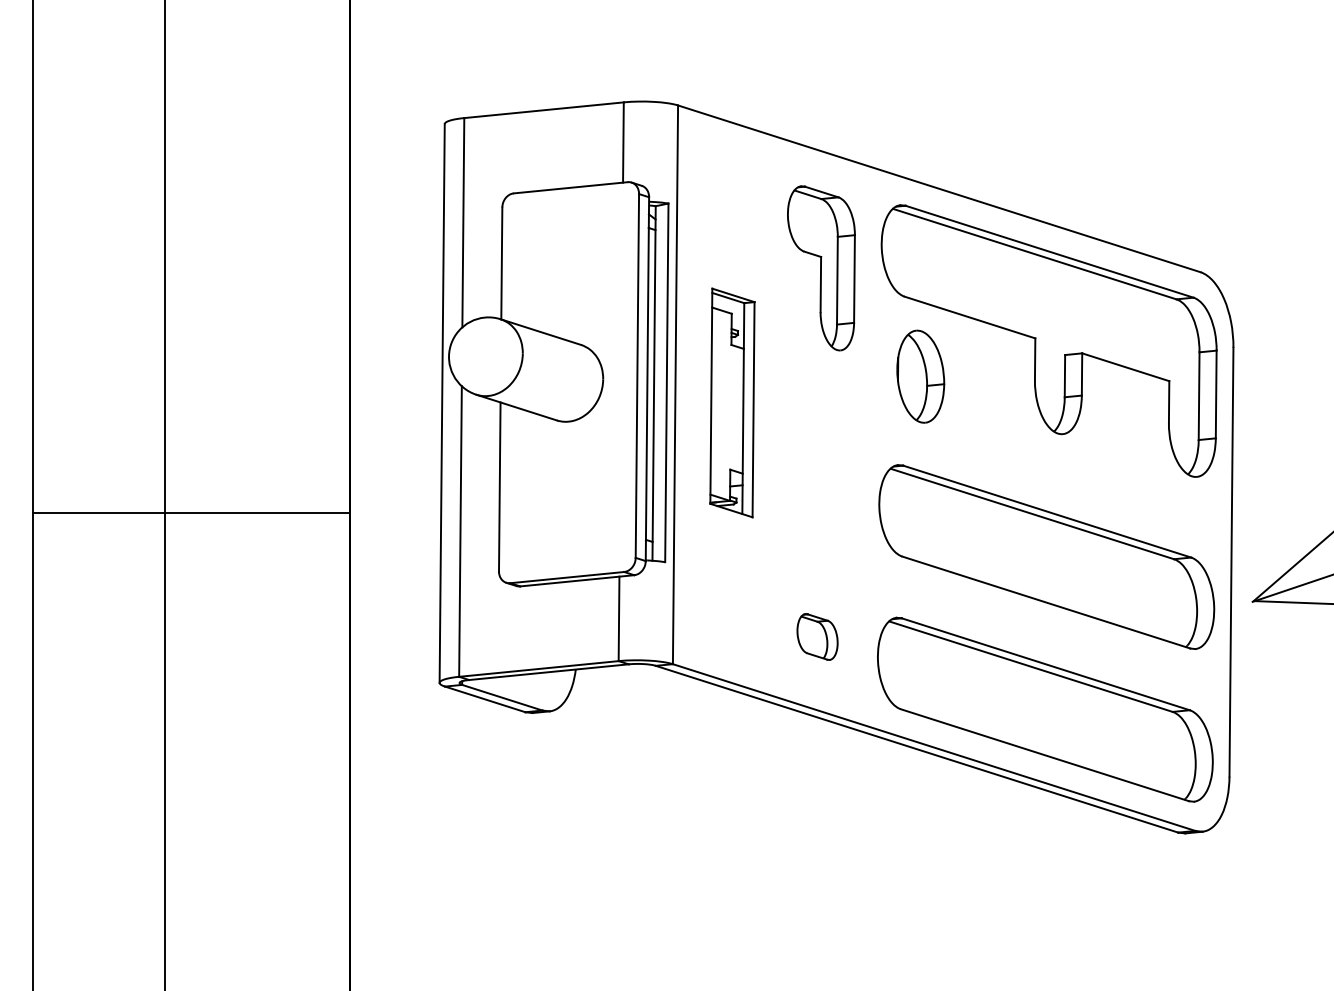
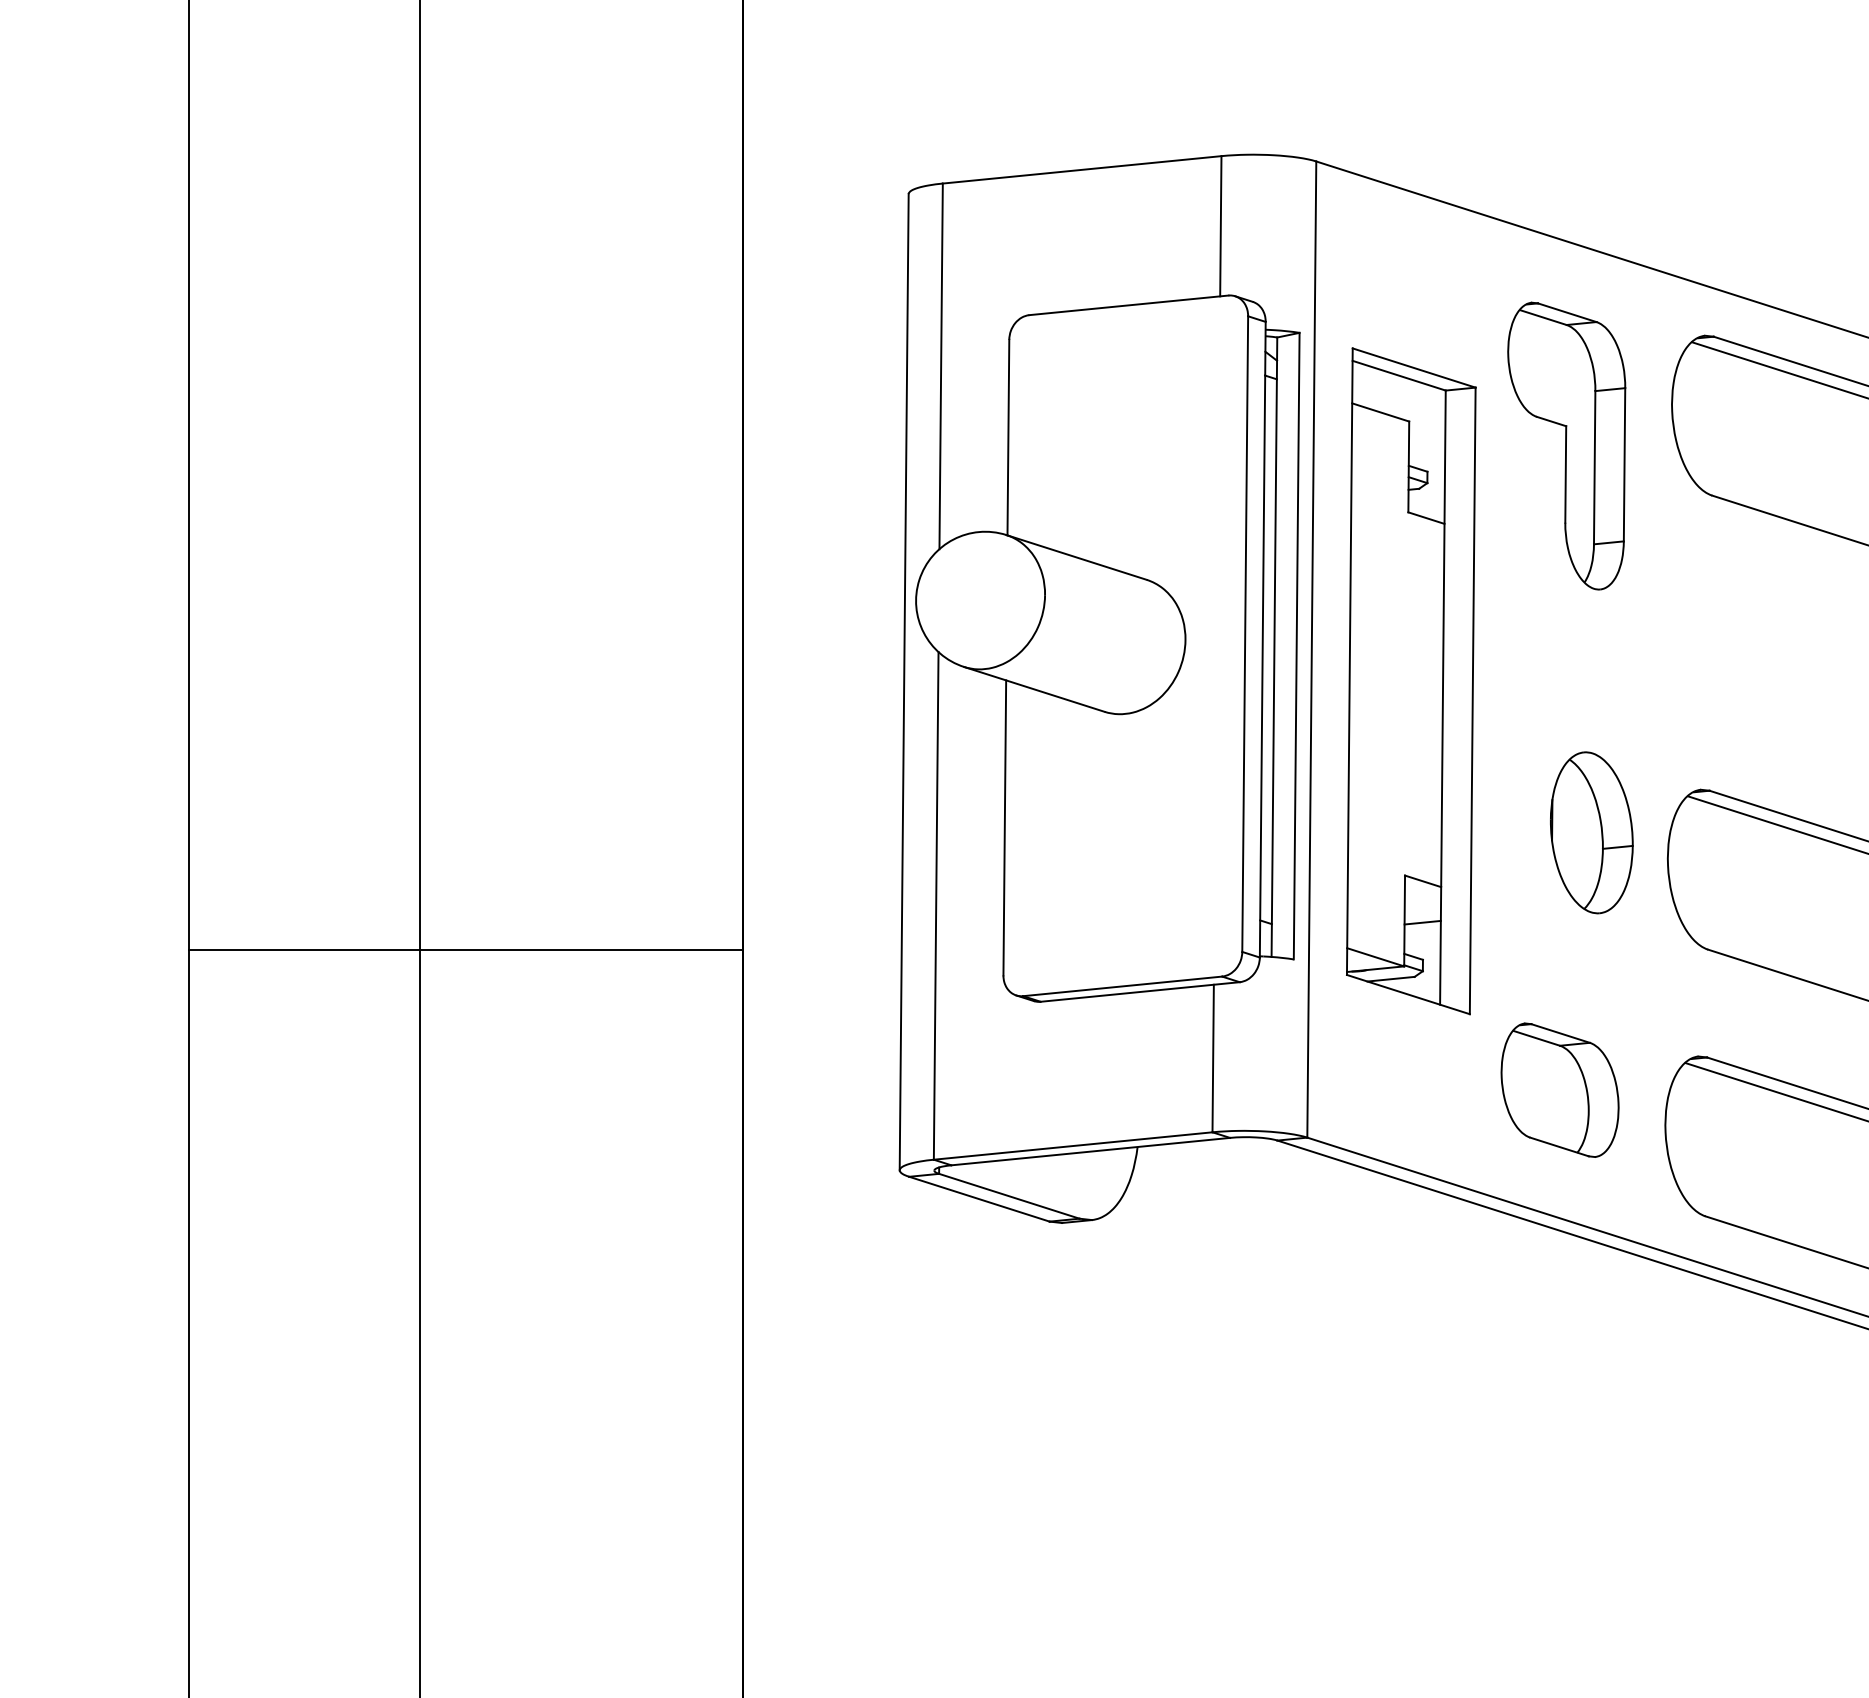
part: (920, 376) -> (1591, 832), moved
part: (732, 402) -> (1411, 680), size x1.67
line: (190, 512) -> (464, 949), moved
part: (817, 636) -> (1559, 1089), size x1.67

